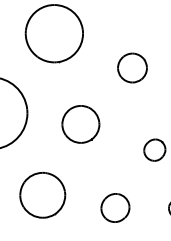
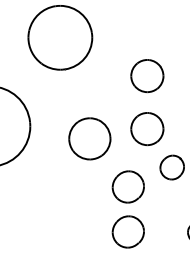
part: (132, 116) -> (147, 129), added
part: (114, 167) -> (127, 186), added
part: (42, 195) -> (47, 217), removed

